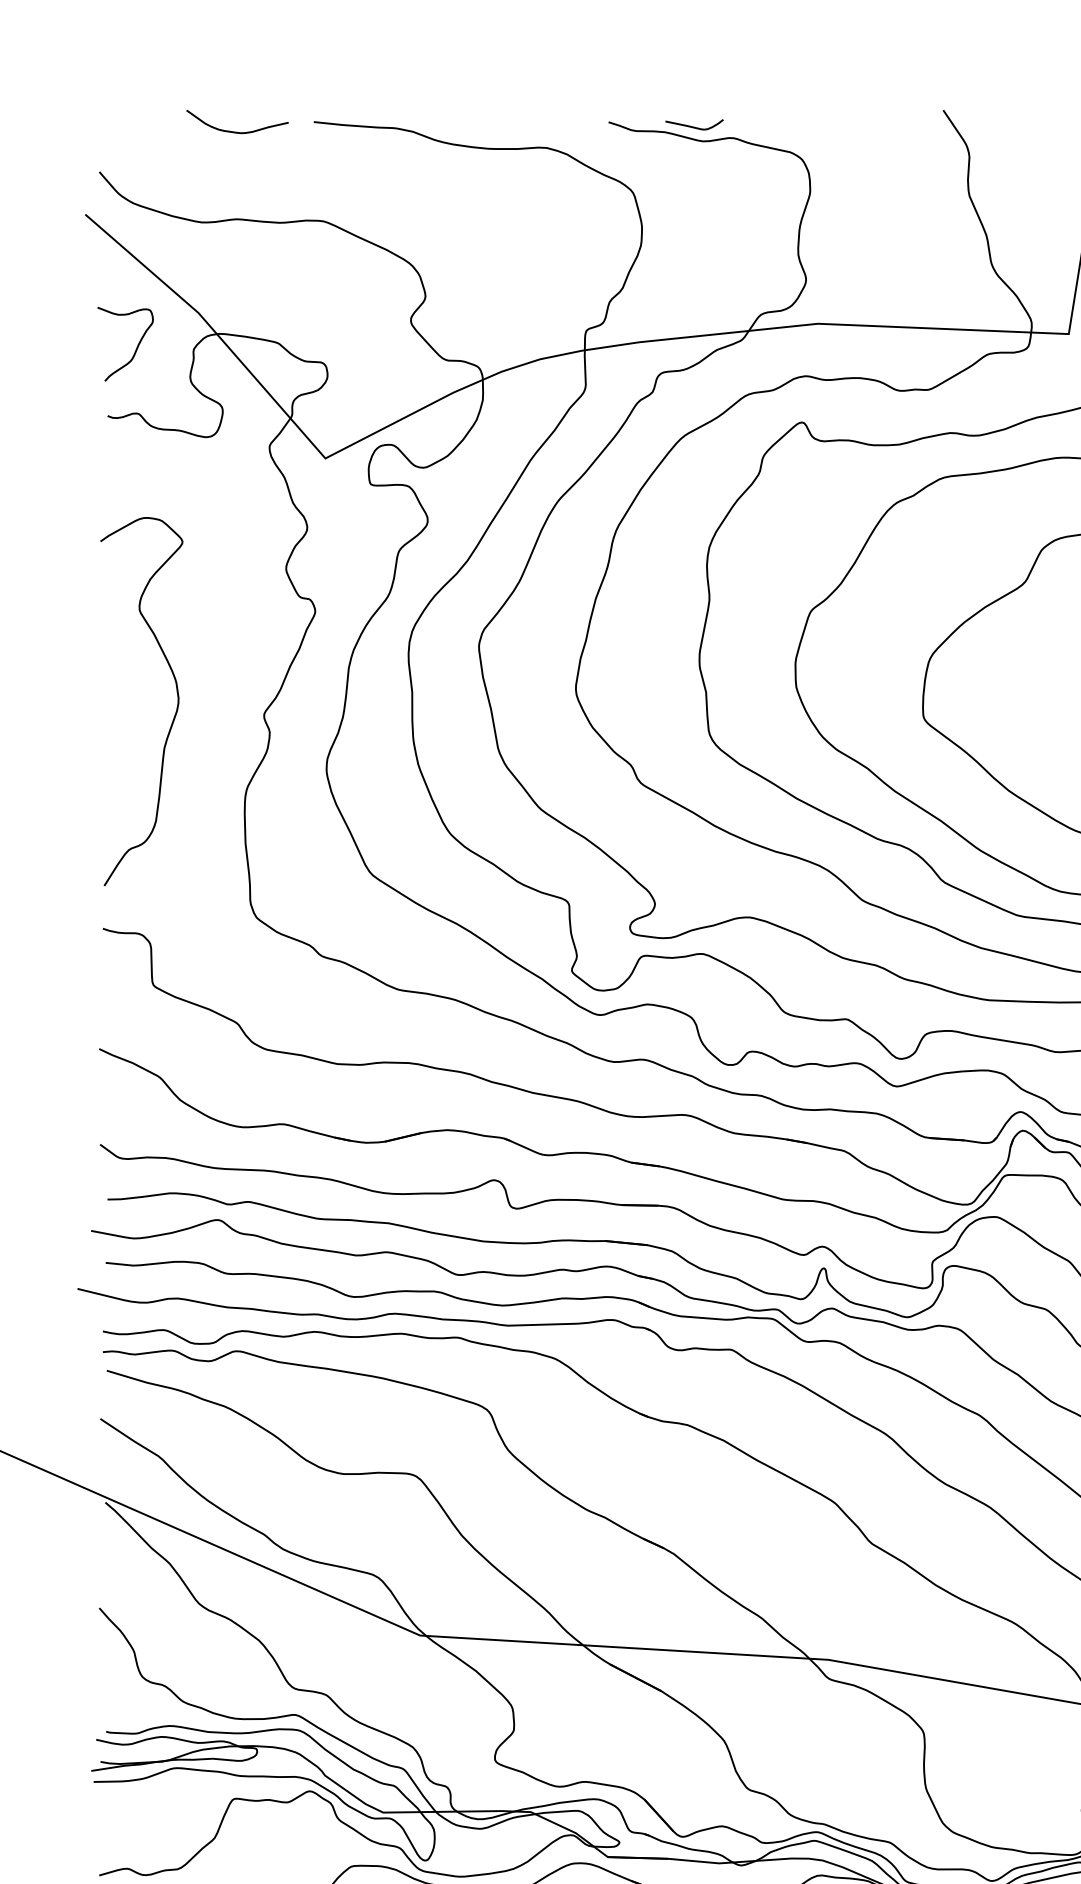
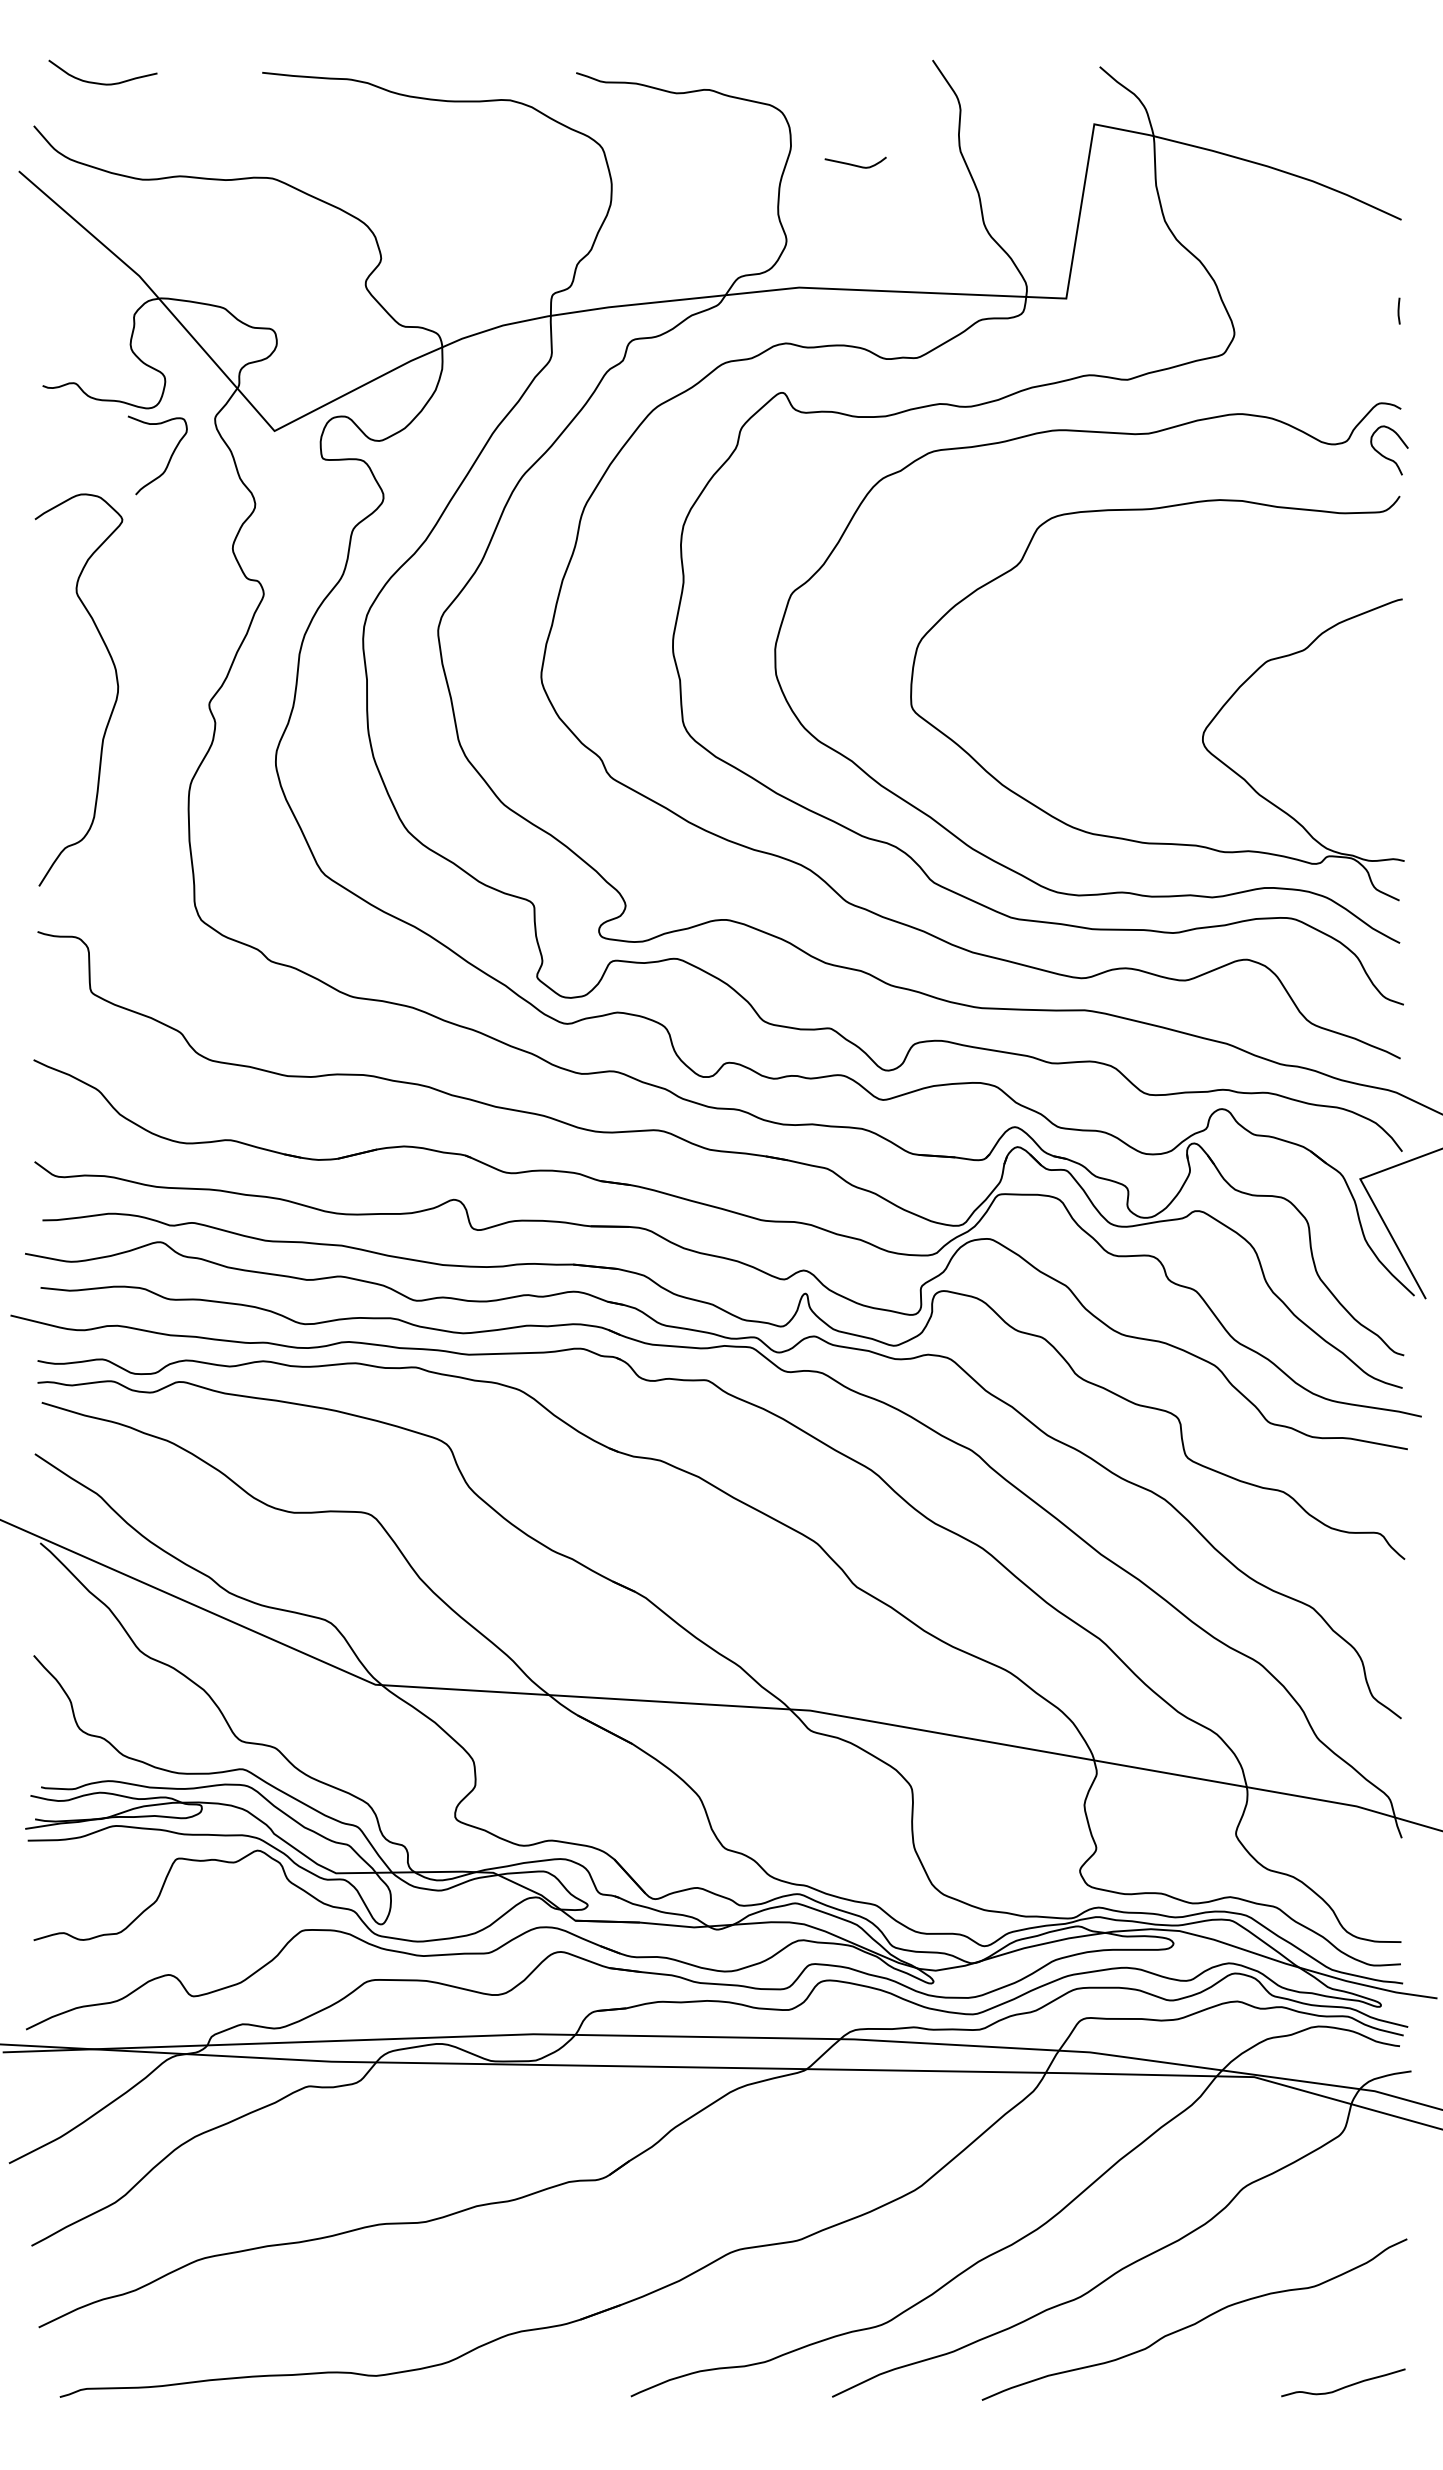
curve: (694, 126) -> (855, 164), moved
curve: (234, 131) -> (99, 82), moved
curve: (135, 349) -> (168, 460), moved

